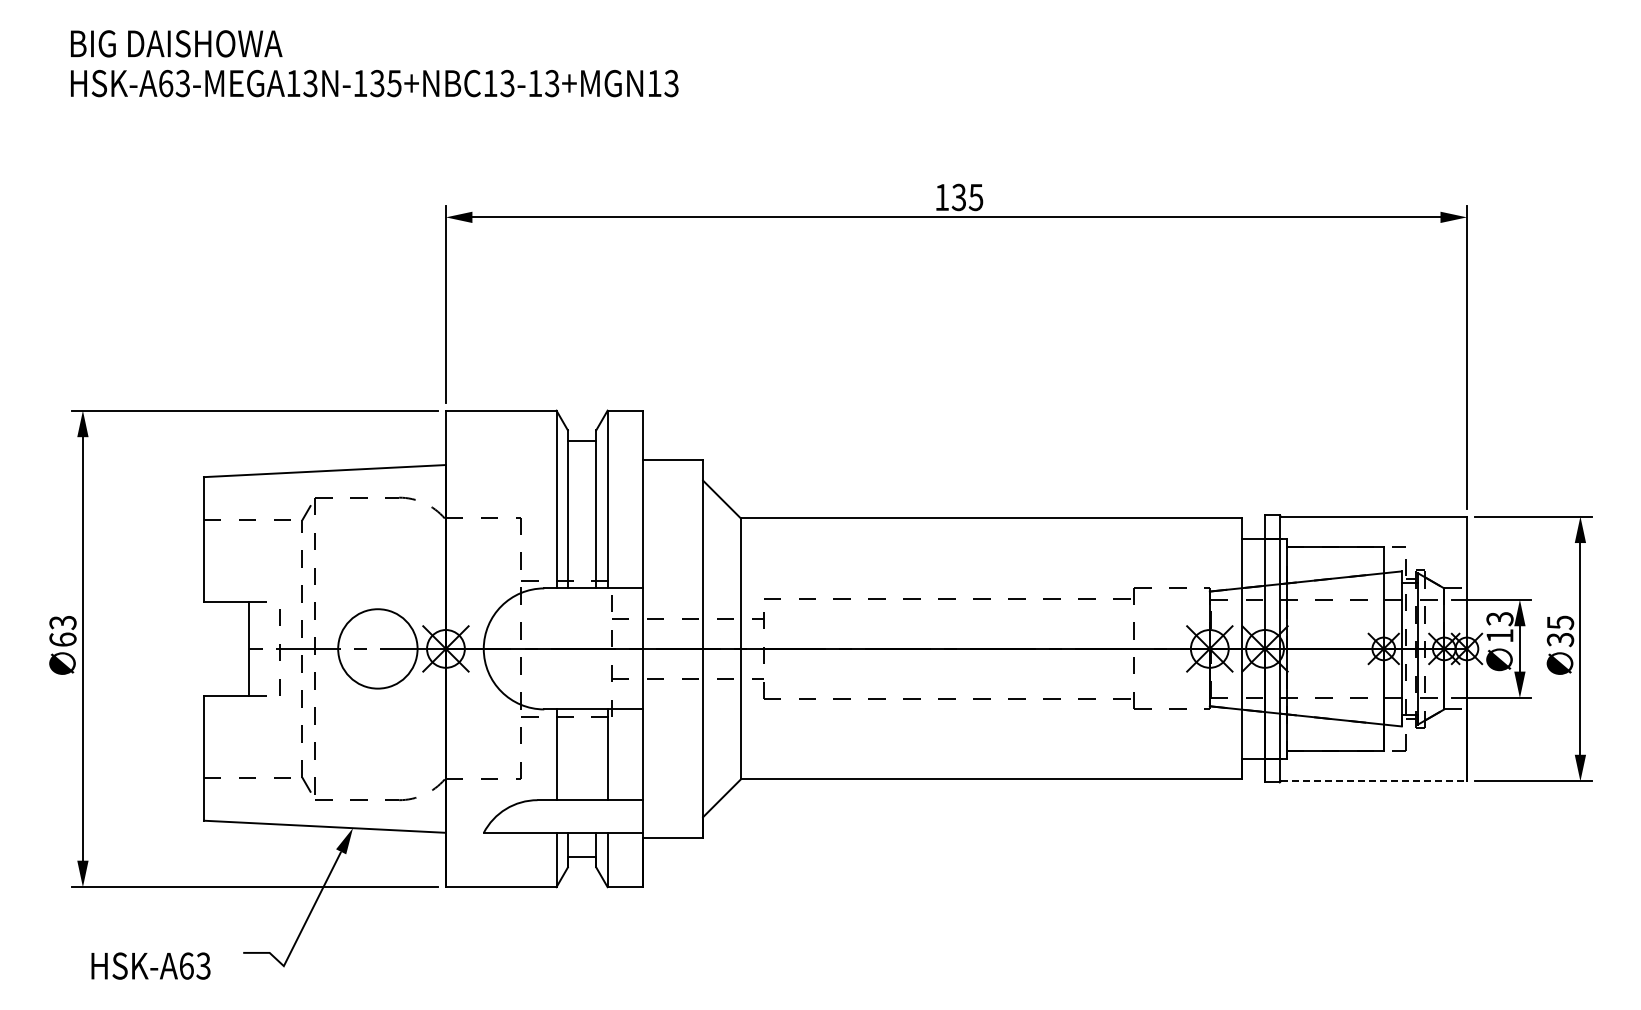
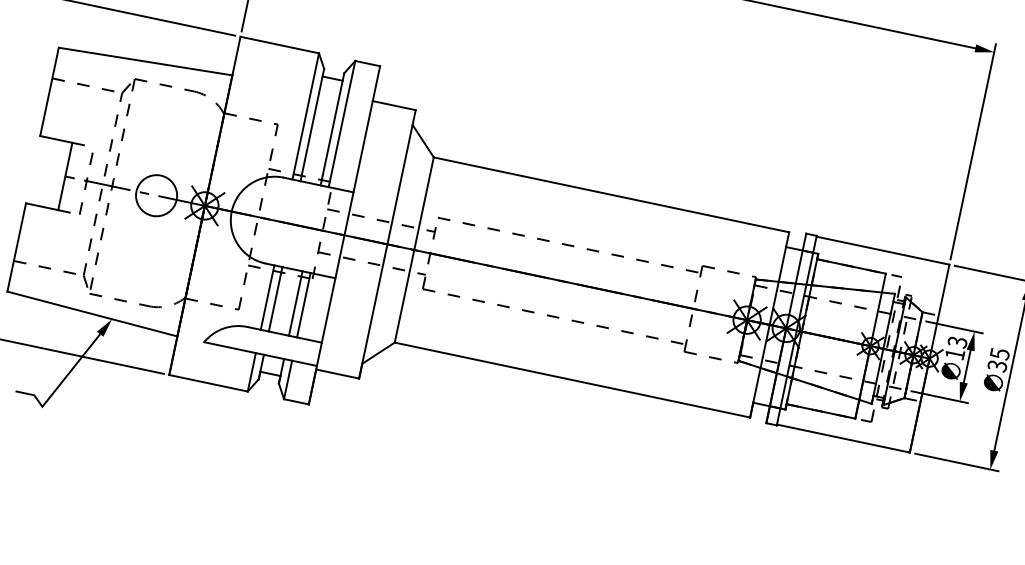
circle: (377, 648) -> (156, 195), size x0.71
line: (567, 754) -> (275, 299), added
line: (596, 754) -> (295, 303), added
line: (1374, 781) -> (844, 438), dashed -> solid

